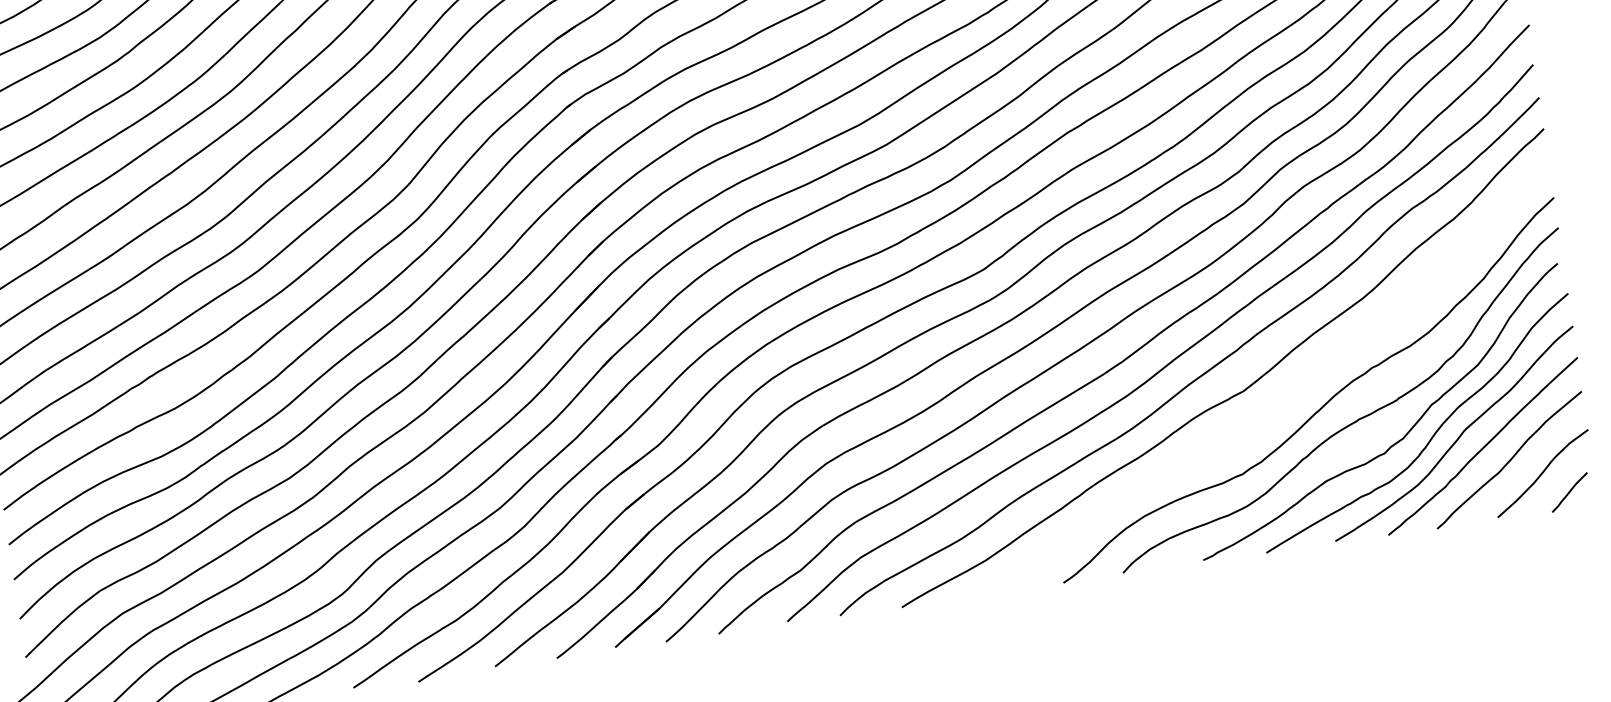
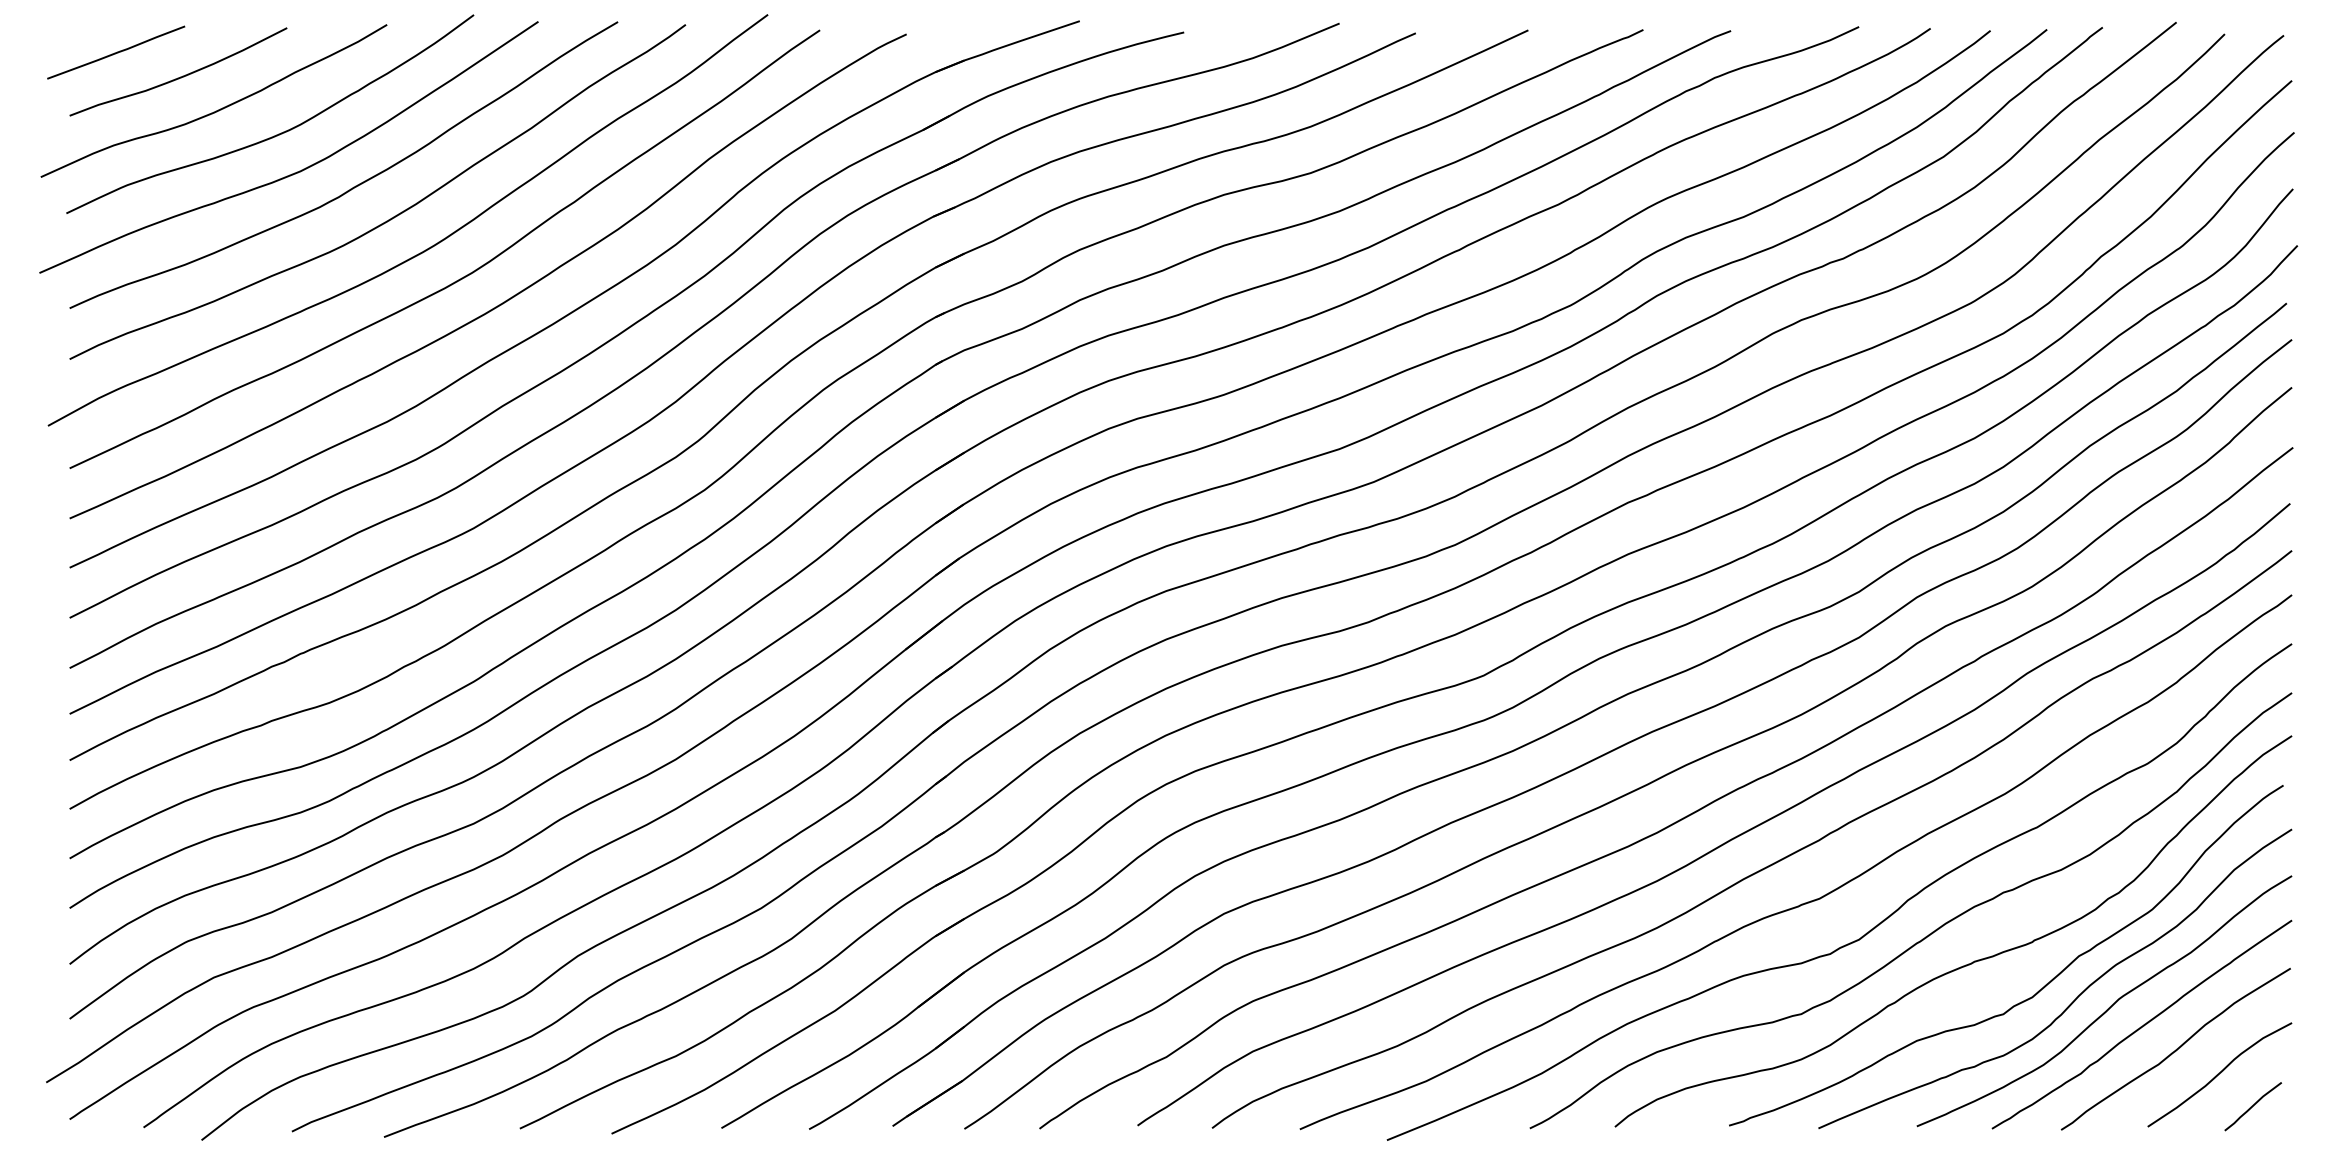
curve: (1282, 407) -> (1870, 929), added

